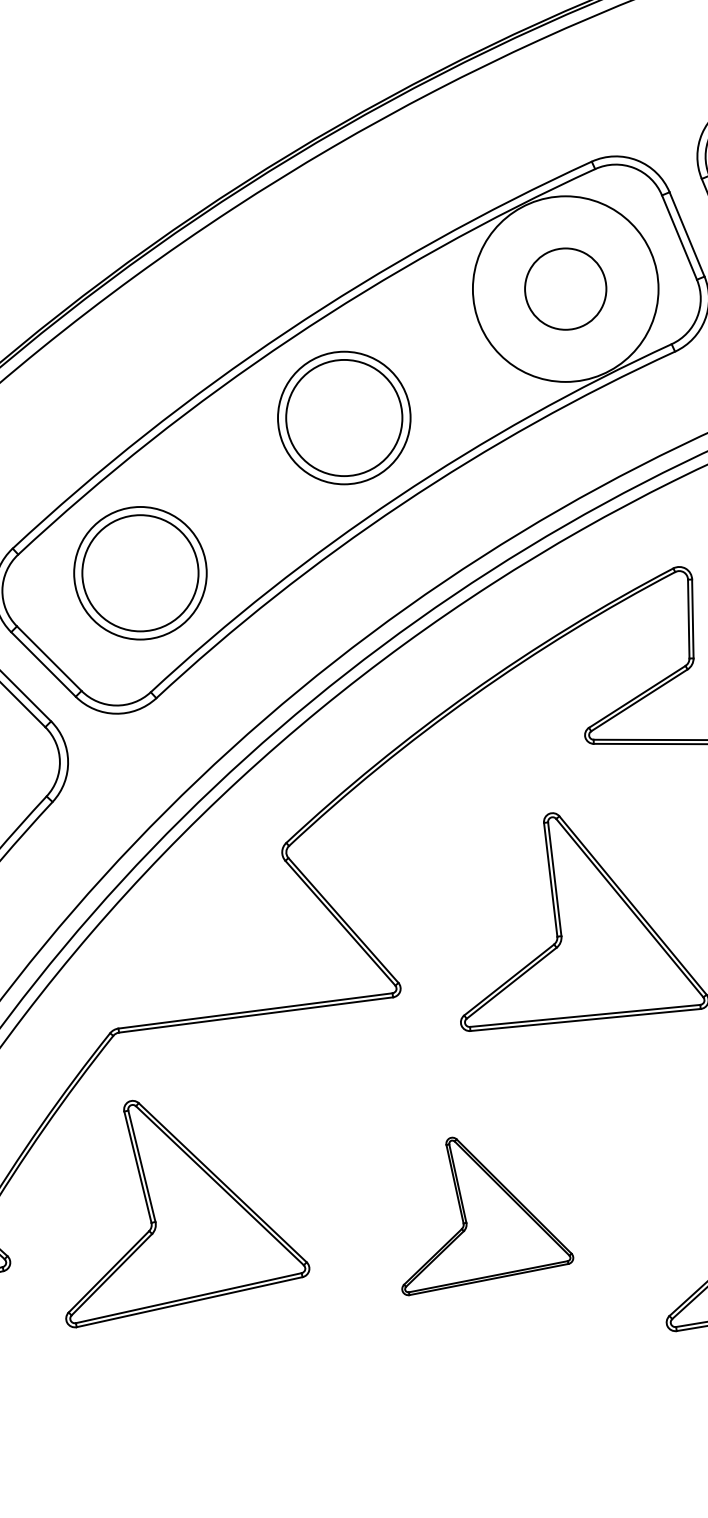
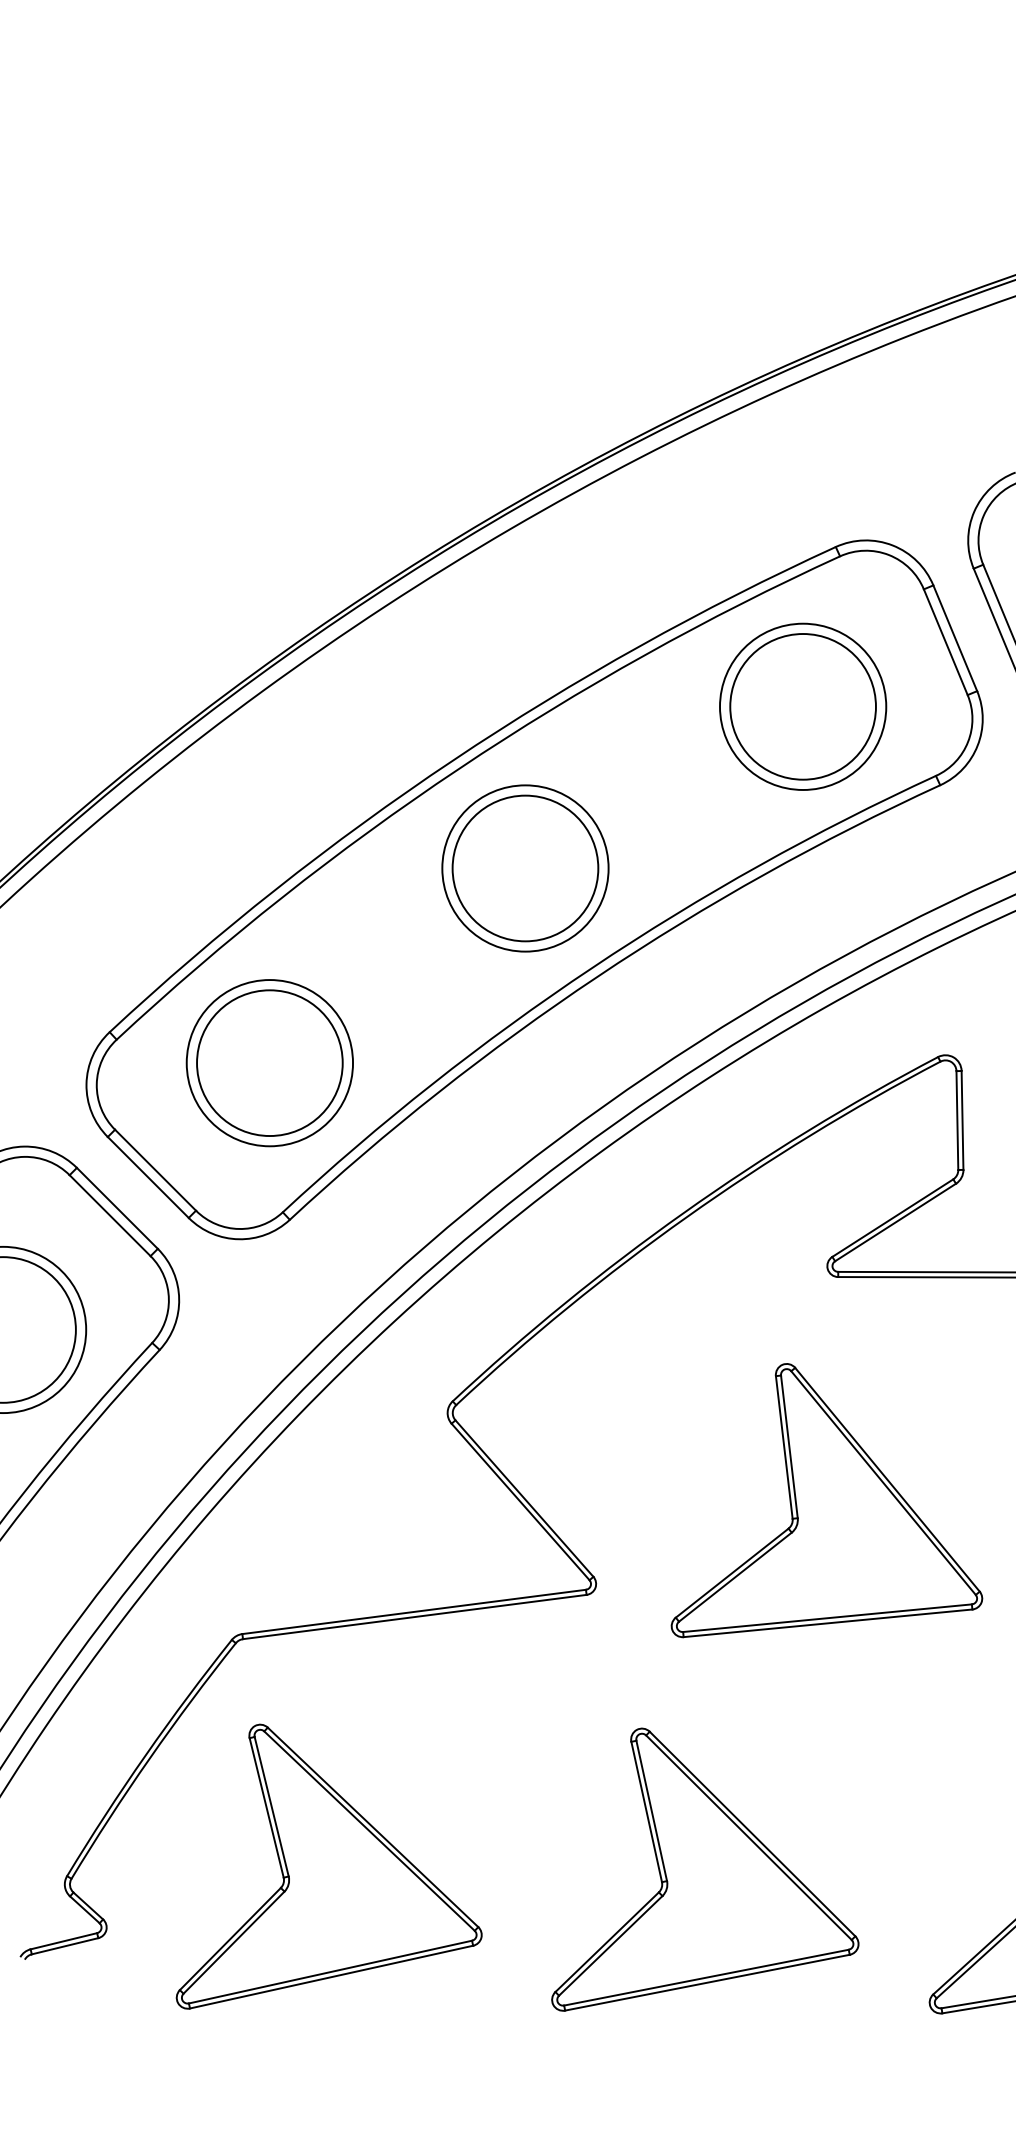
circle: (565, 288) -> (802, 706), size x1.43
circle: (566, 288) -> (803, 706), size x0.71
part: (487, 1216) -> (705, 1869), size x1.43

